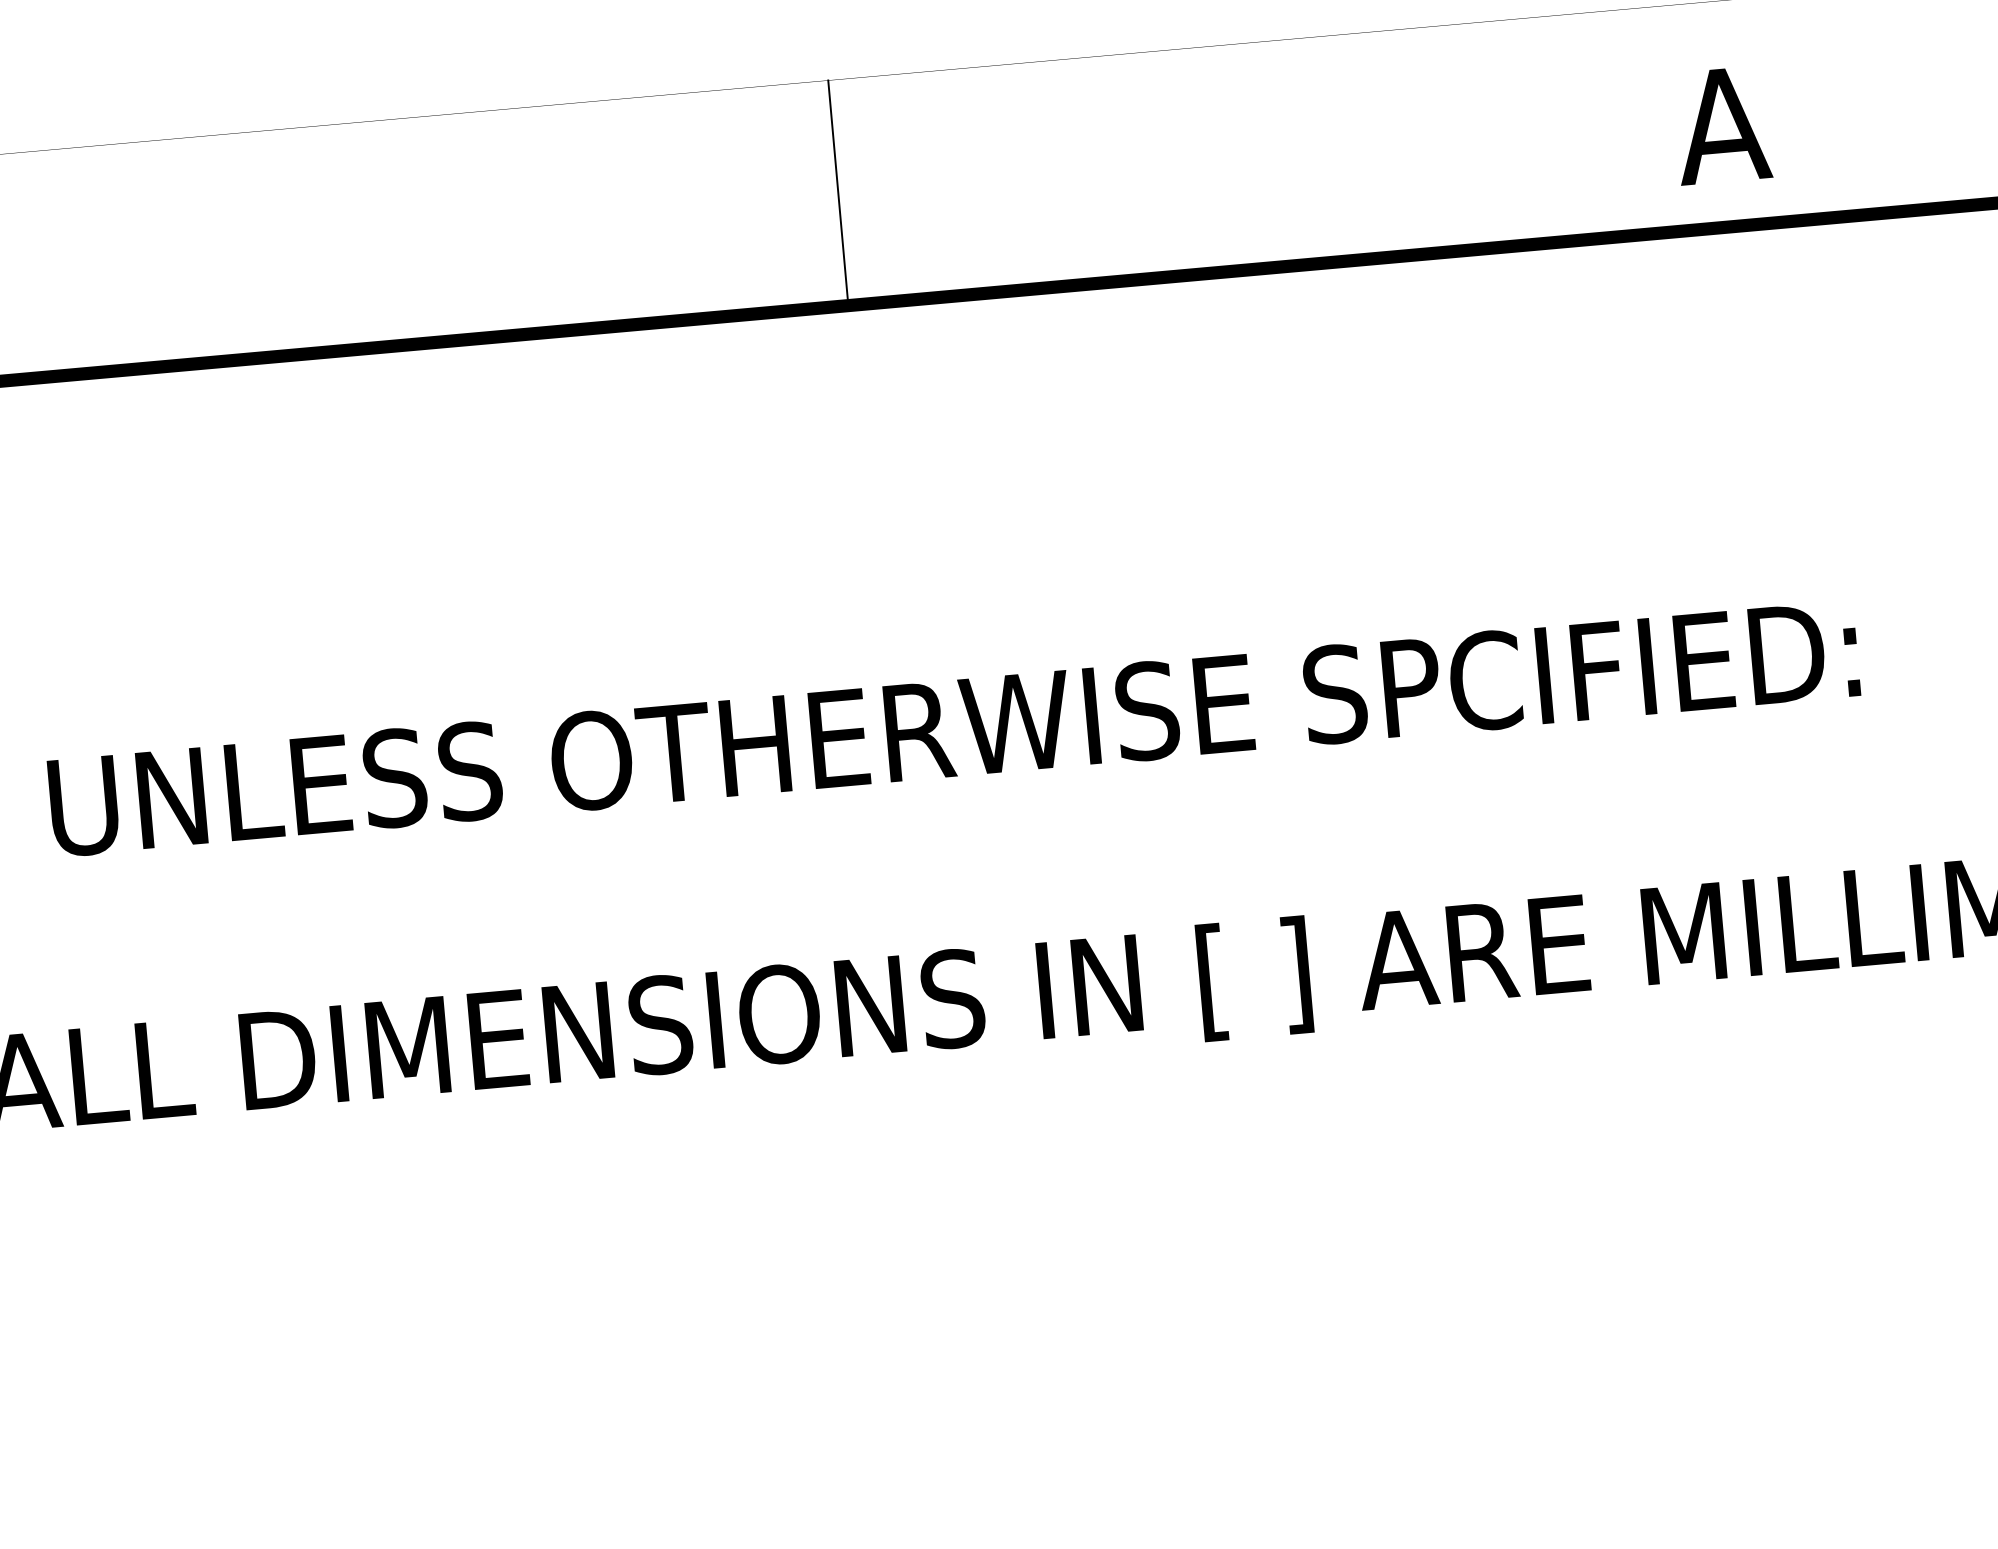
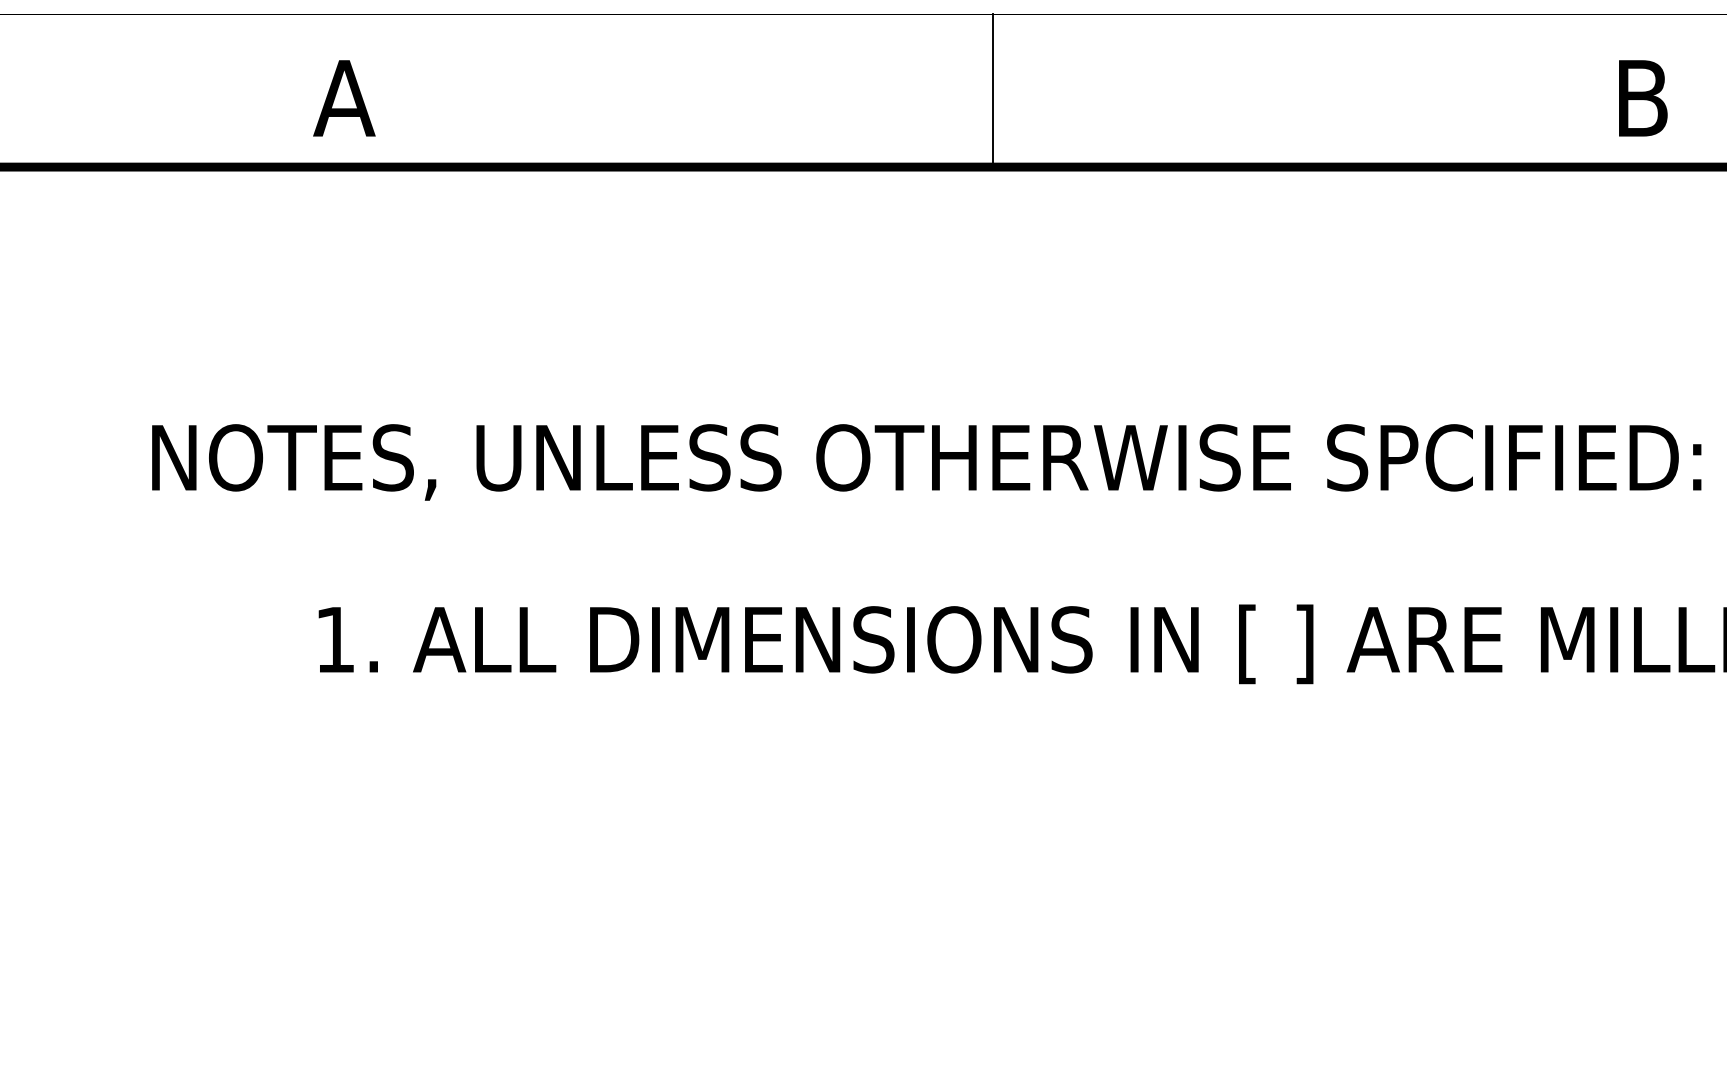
text: (1721, 125) -> (1641, 98), A -> B
line: (838, 192) -> (993, 90), moved

